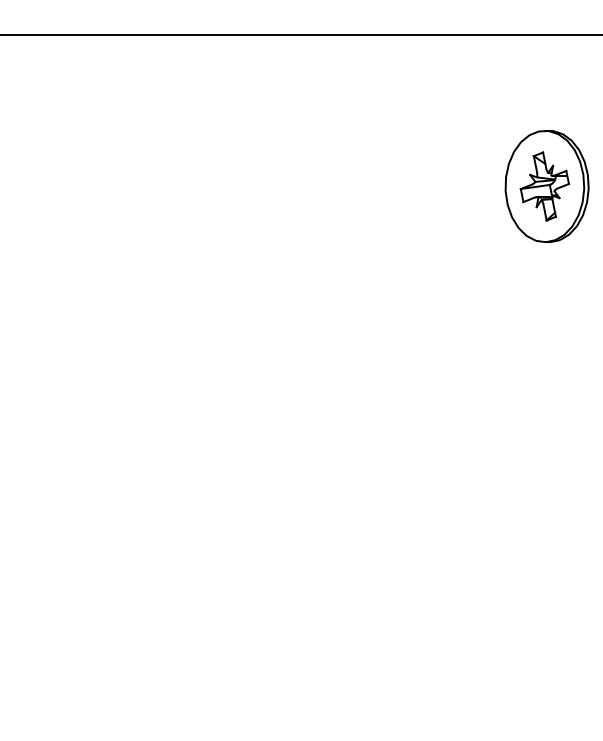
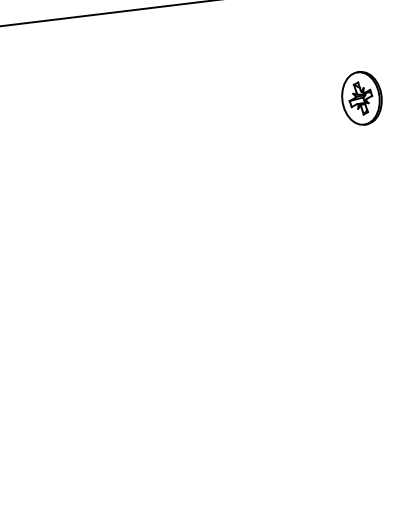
part: (547, 186) -> (362, 98), size x0.62

